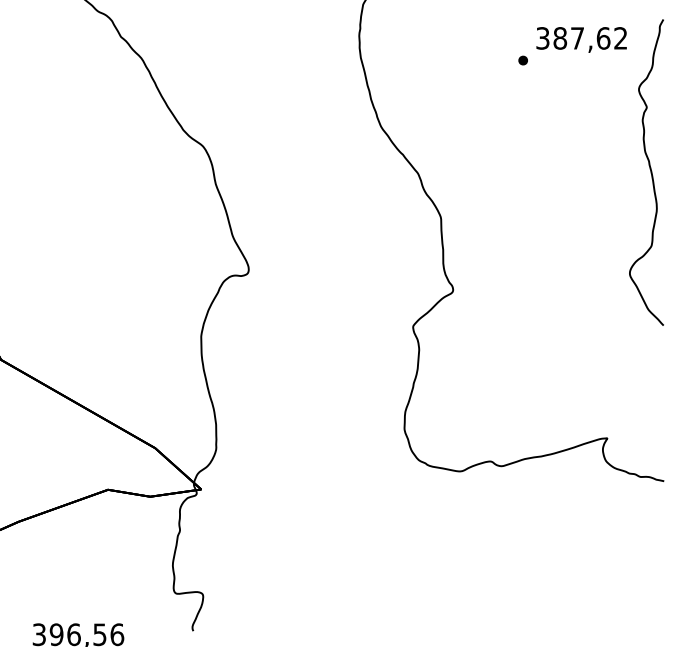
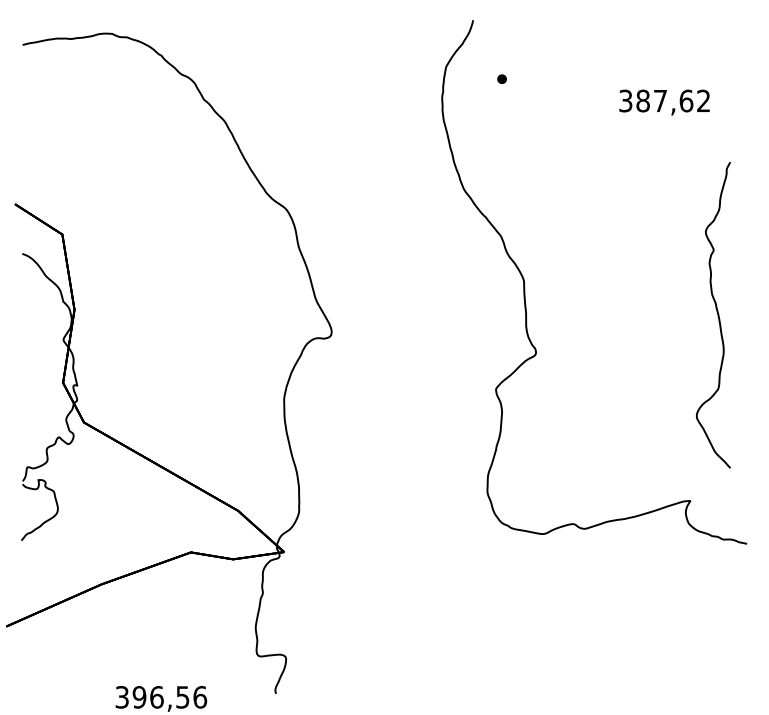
part: (522, 59) -> (501, 78), moved
curve: (649, 169) -> (716, 312), moved

